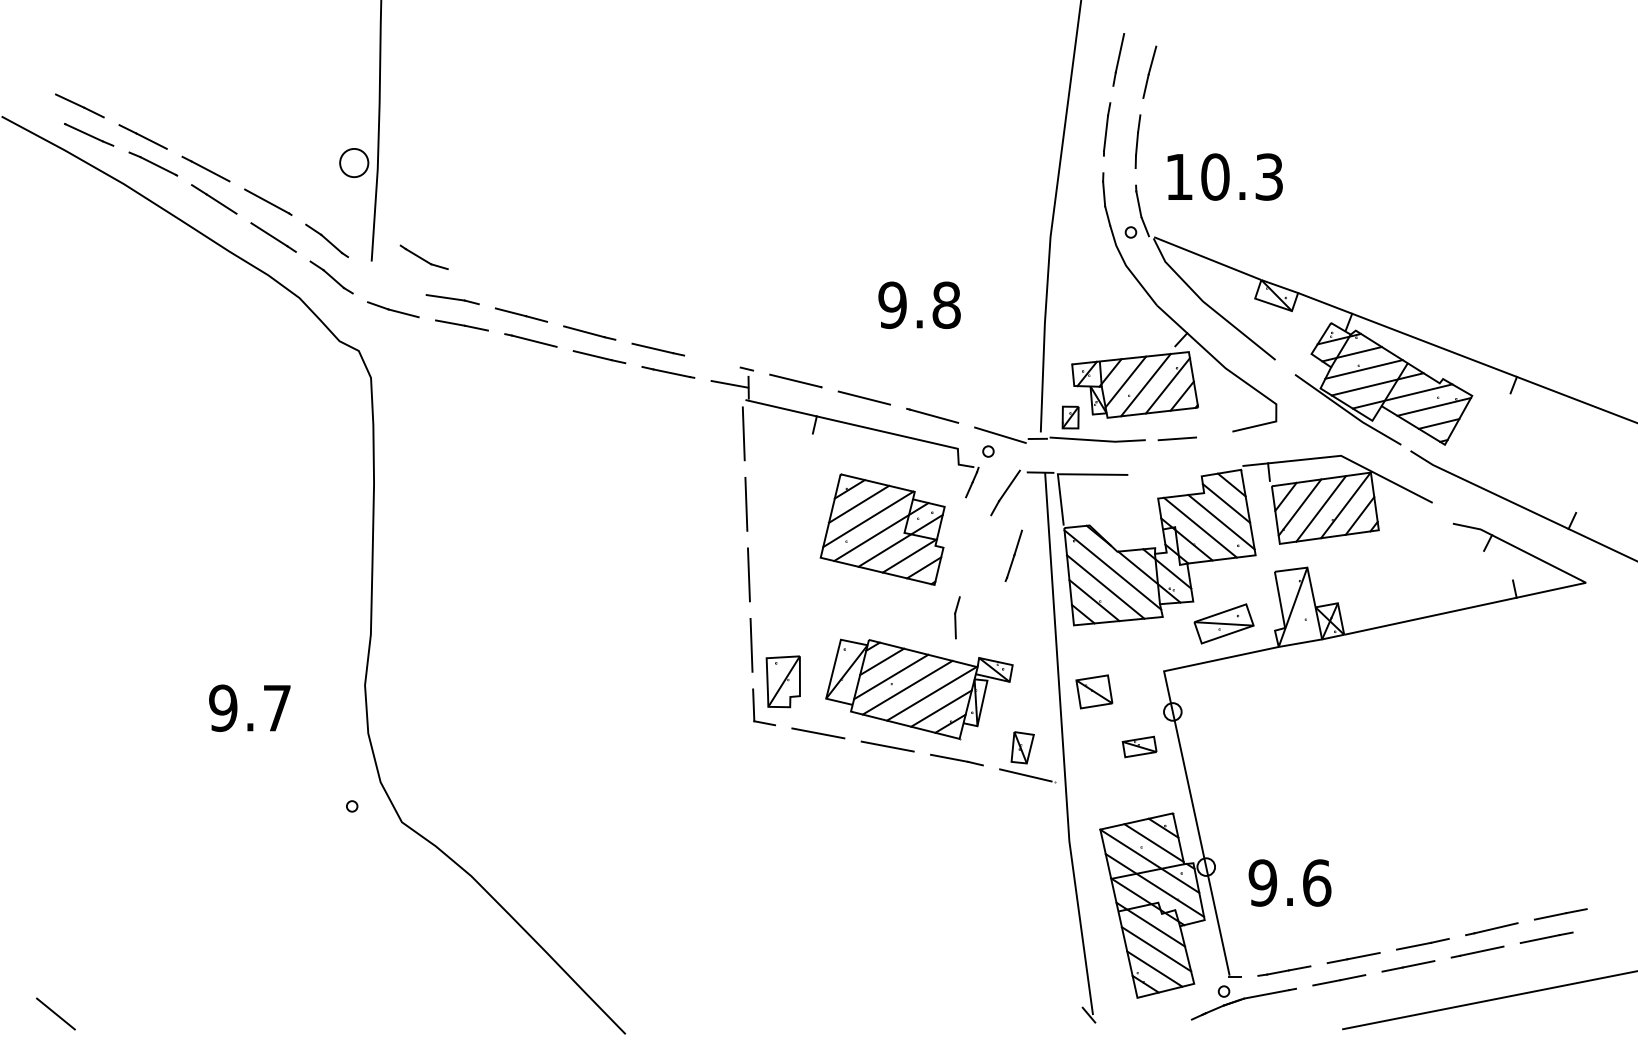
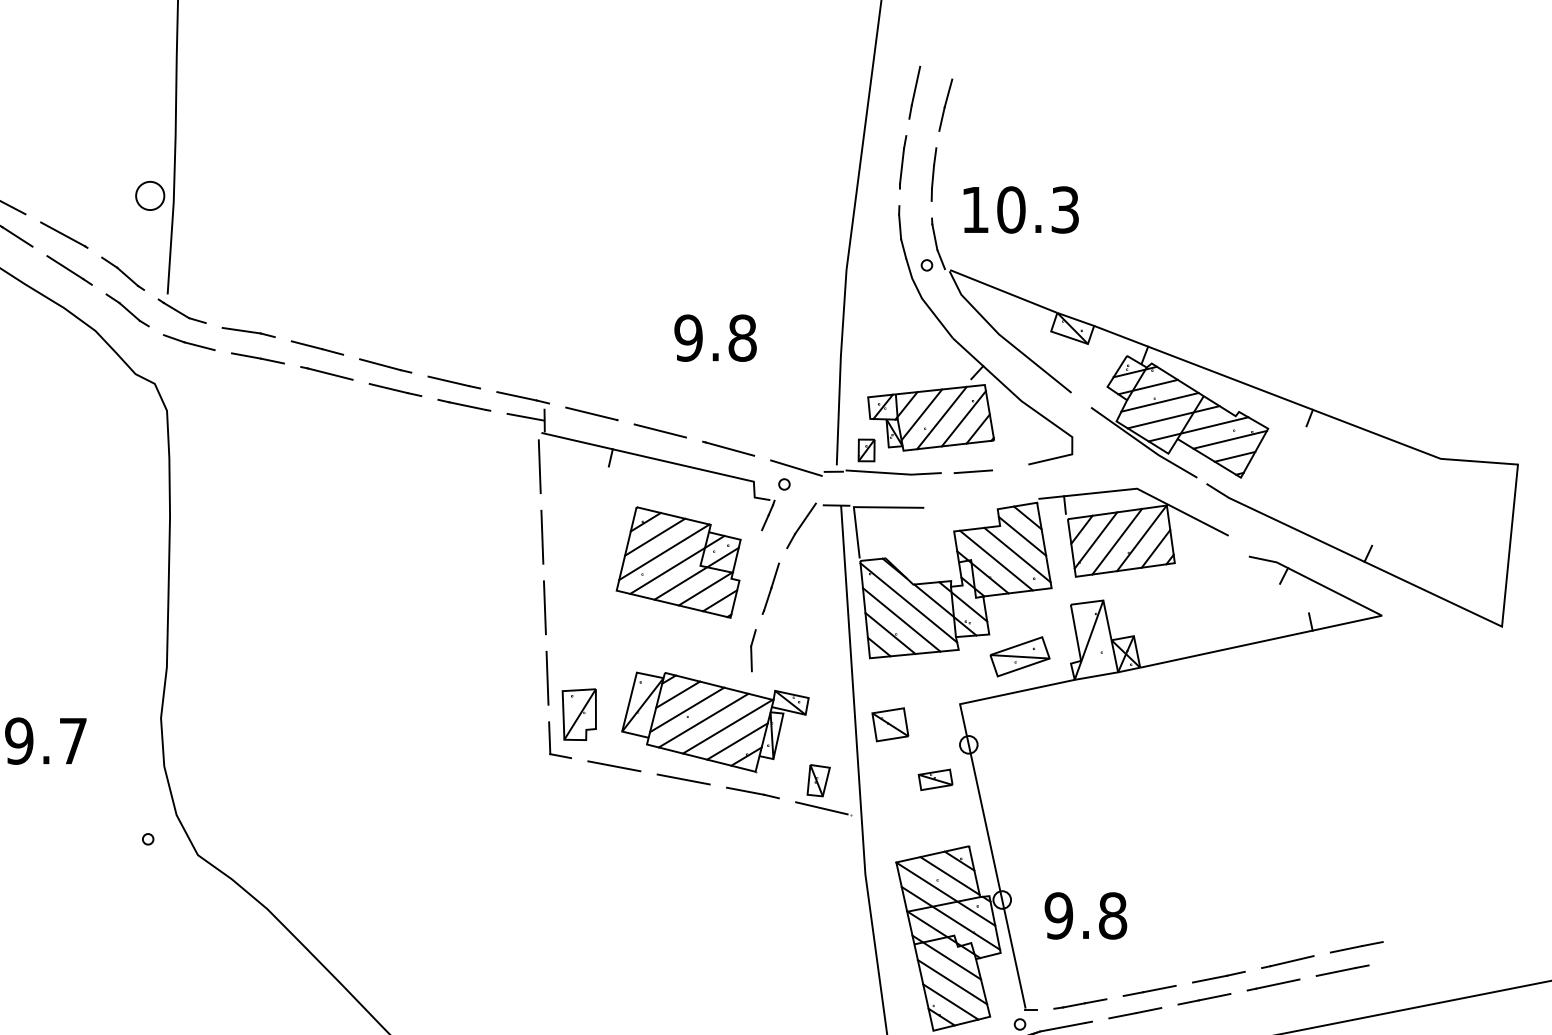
part: (423, 257) -> (181, 311), moved
line: (720, 363) -> (516, 396), added
line: (1013, 555) -> (770, 588), moved
text: (1317, 882) -> (1113, 915), 9.6 -> 9.8

